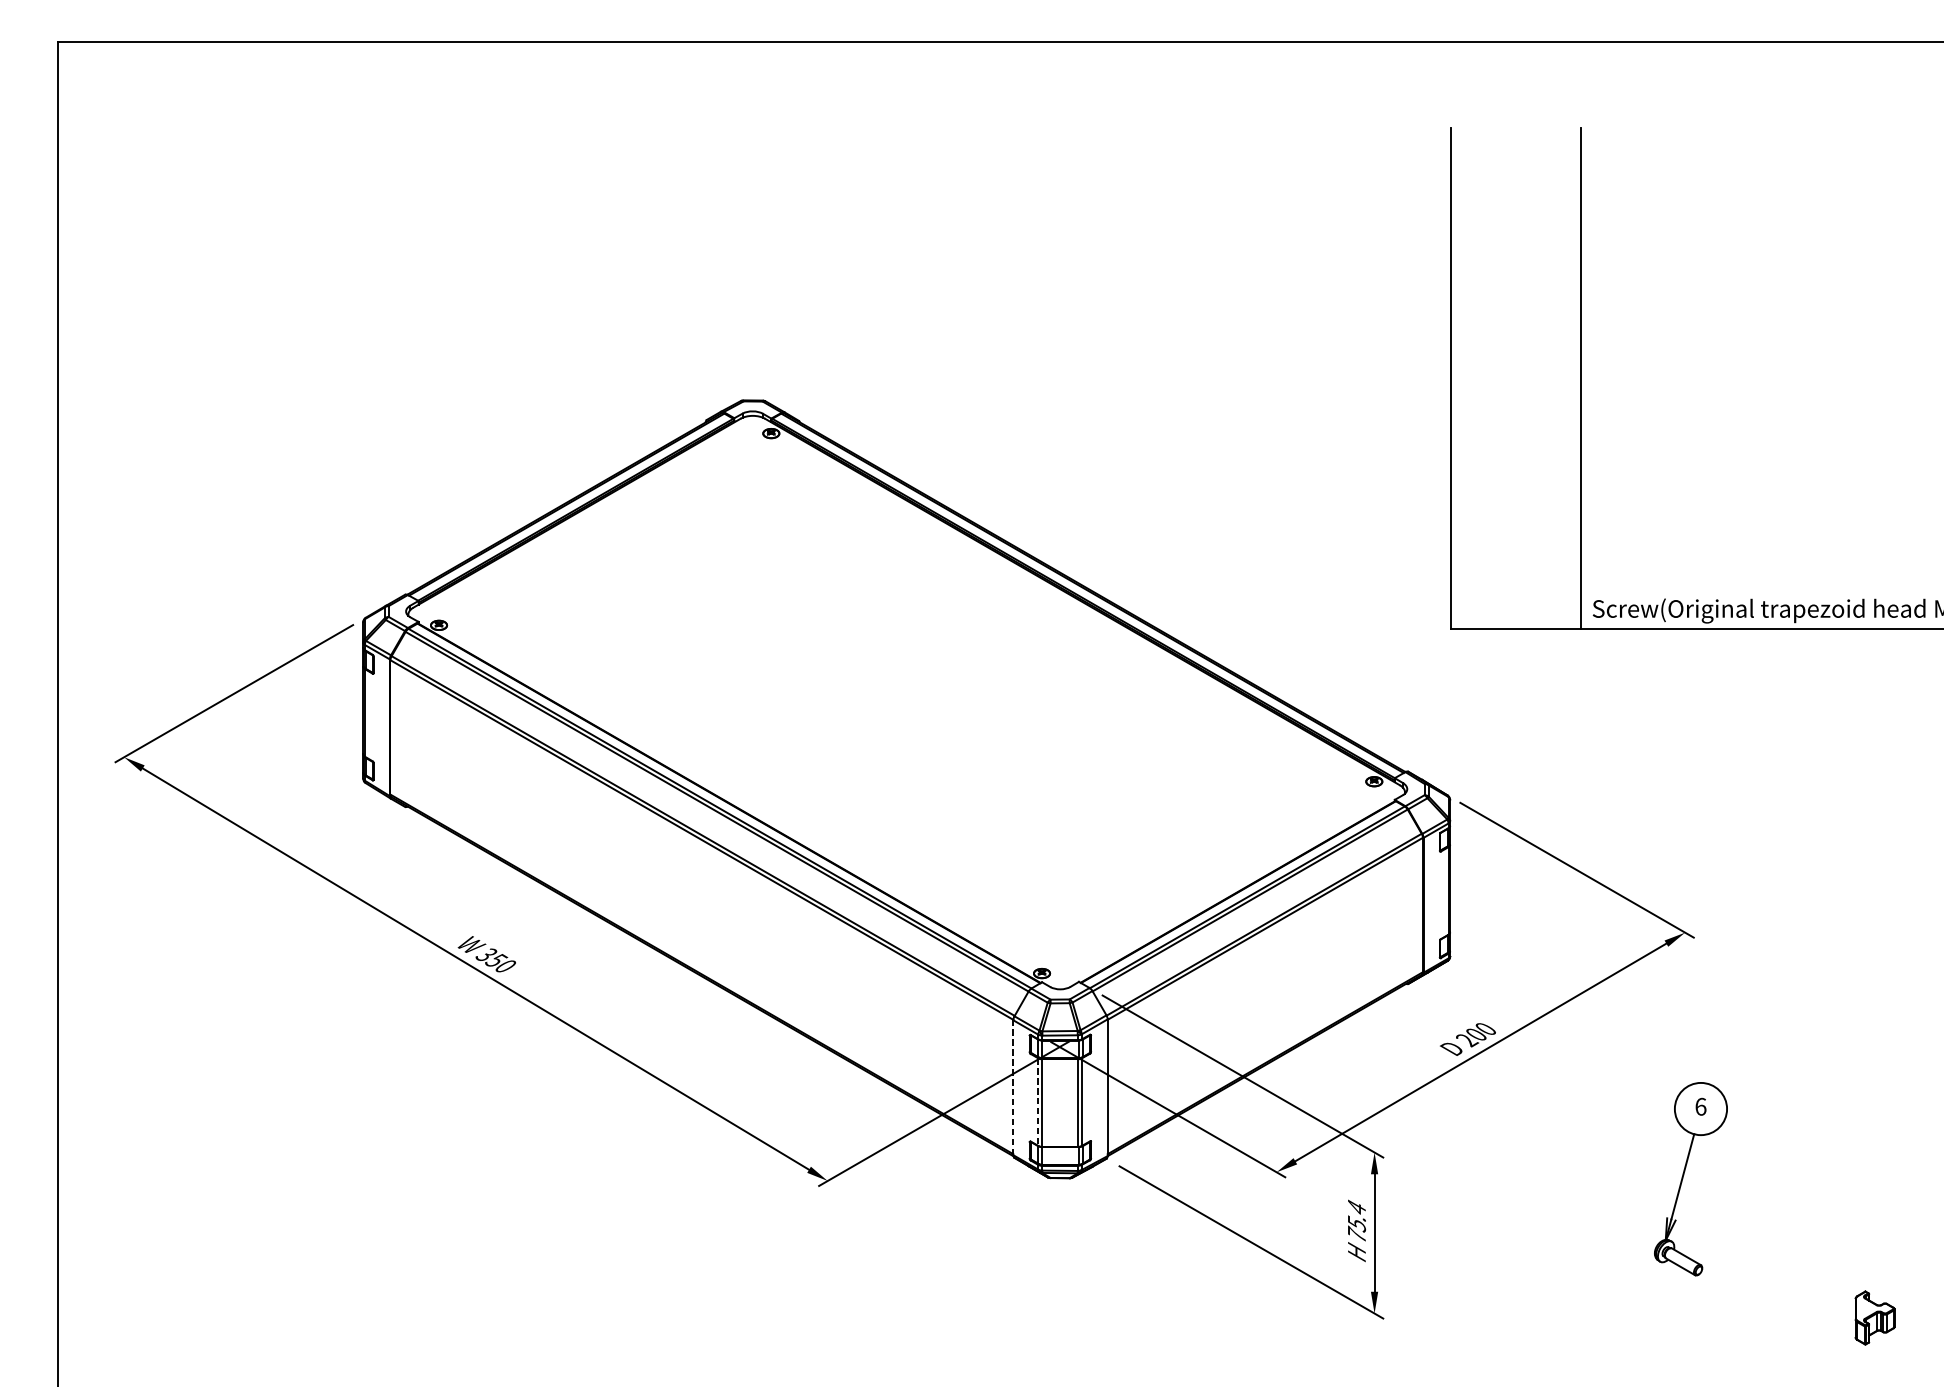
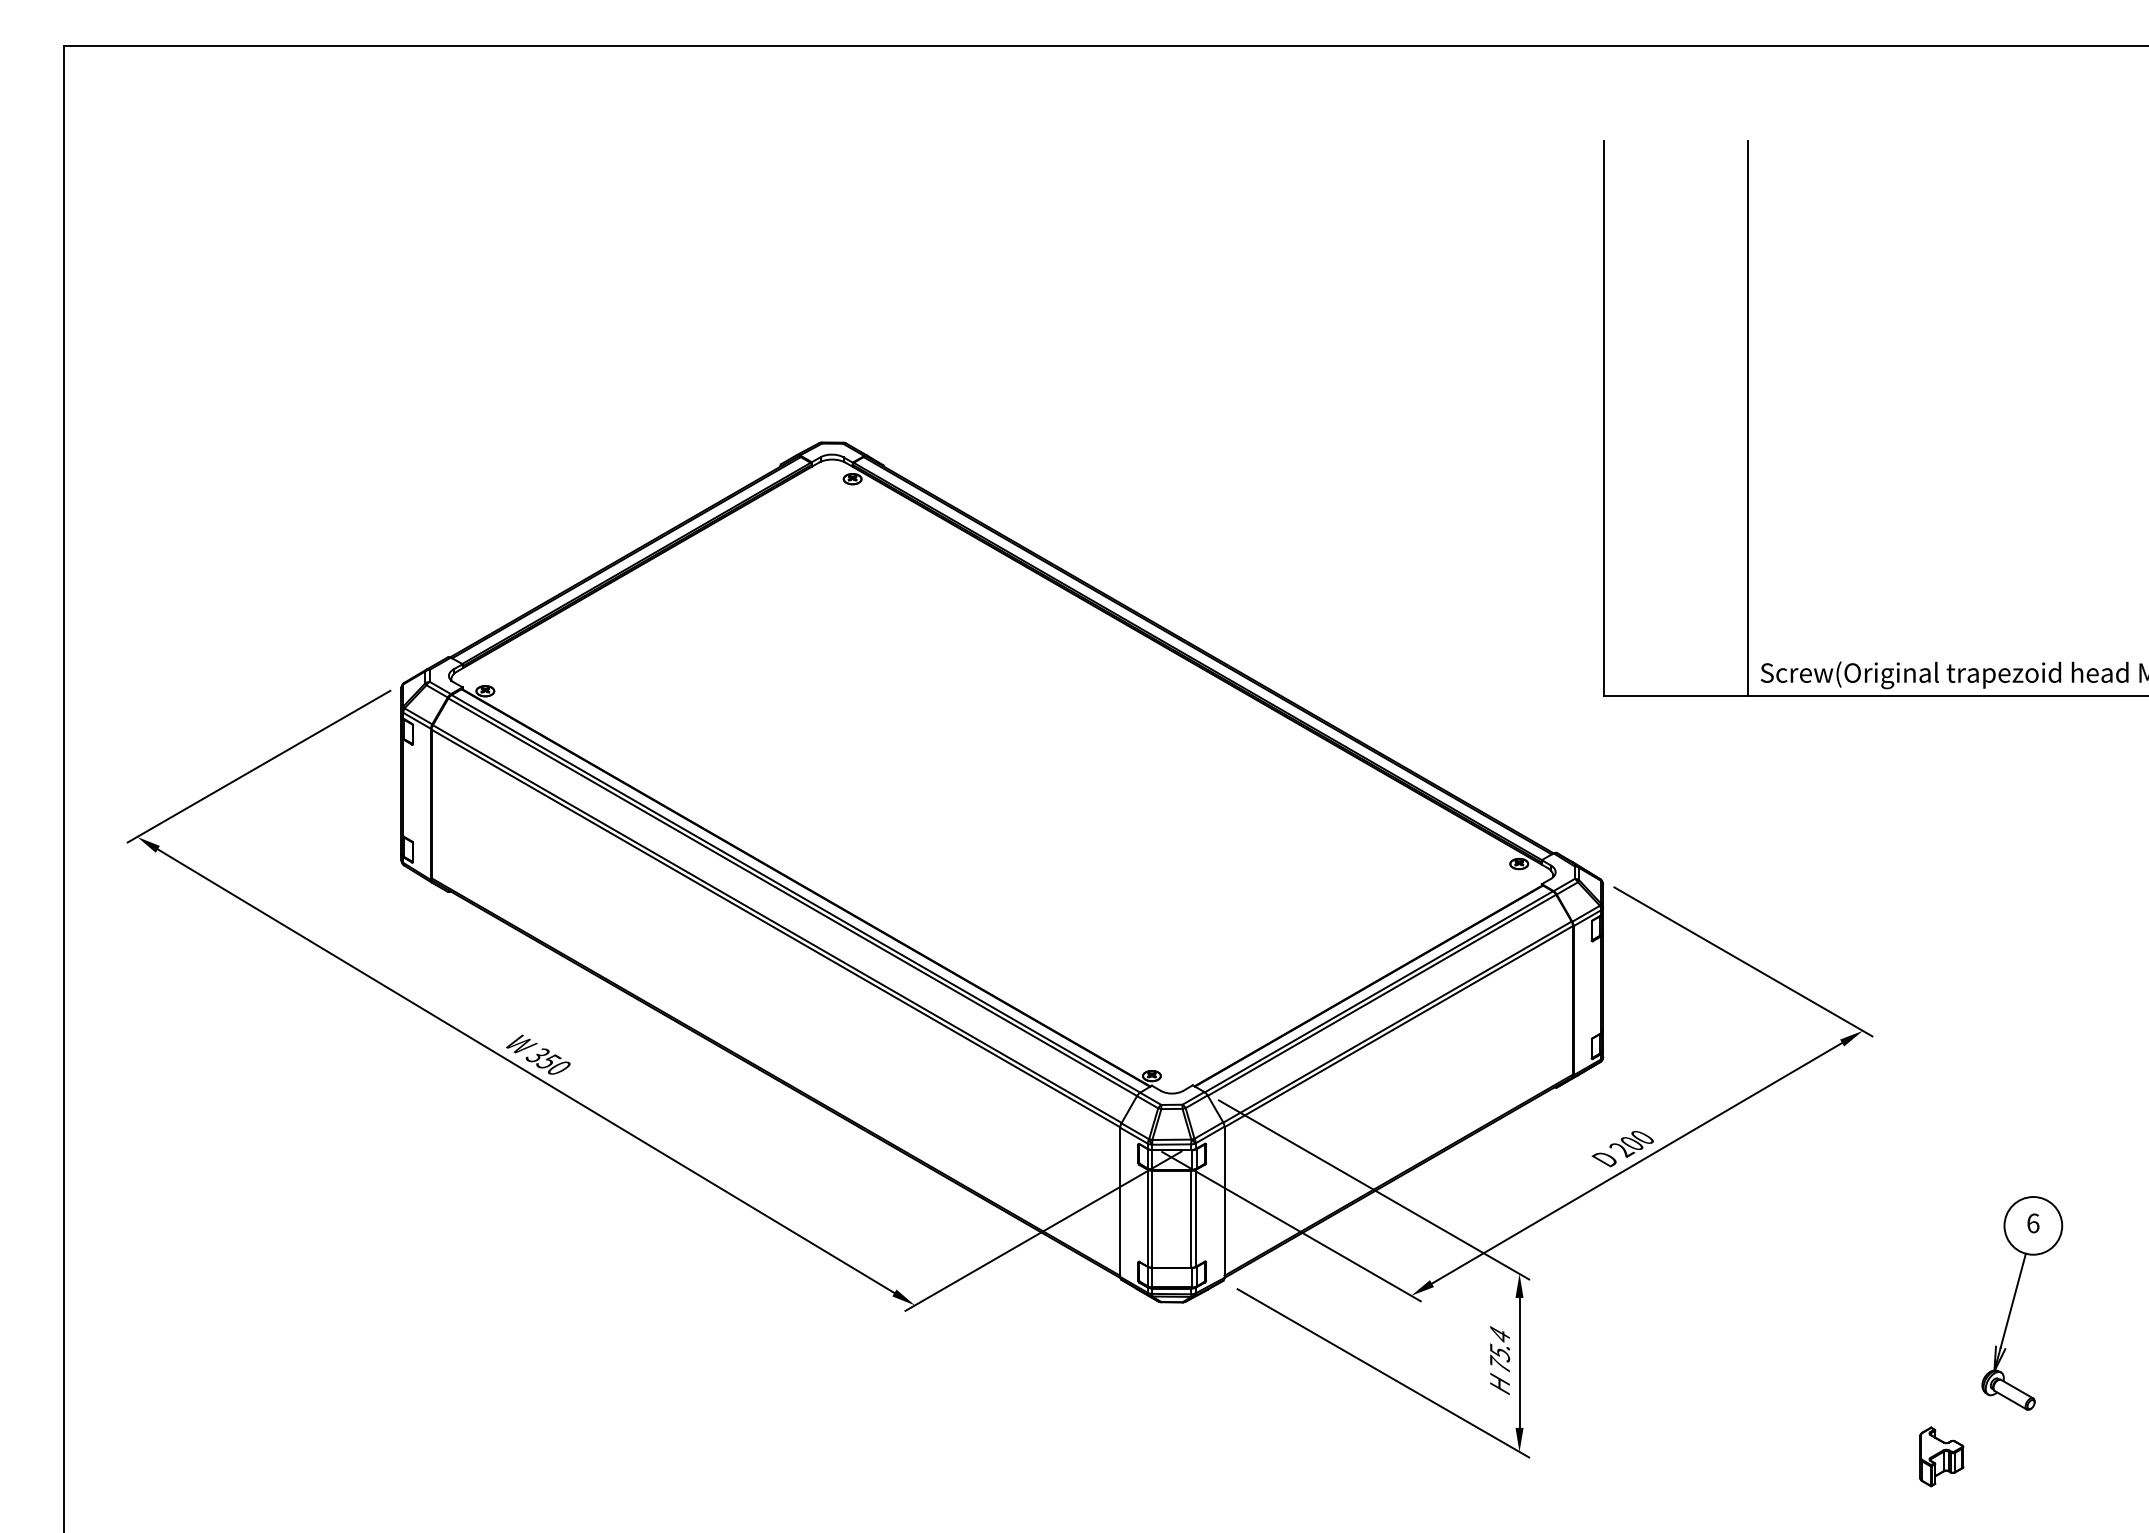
line: (1013, 1087) -> (1120, 1202), dashed -> solid
line: (1038, 1102) -> (1147, 1218), dashed -> solid
part: (1683, 1176) -> (2014, 1300), moved
part: (1874, 1317) -> (1941, 1456), moved

